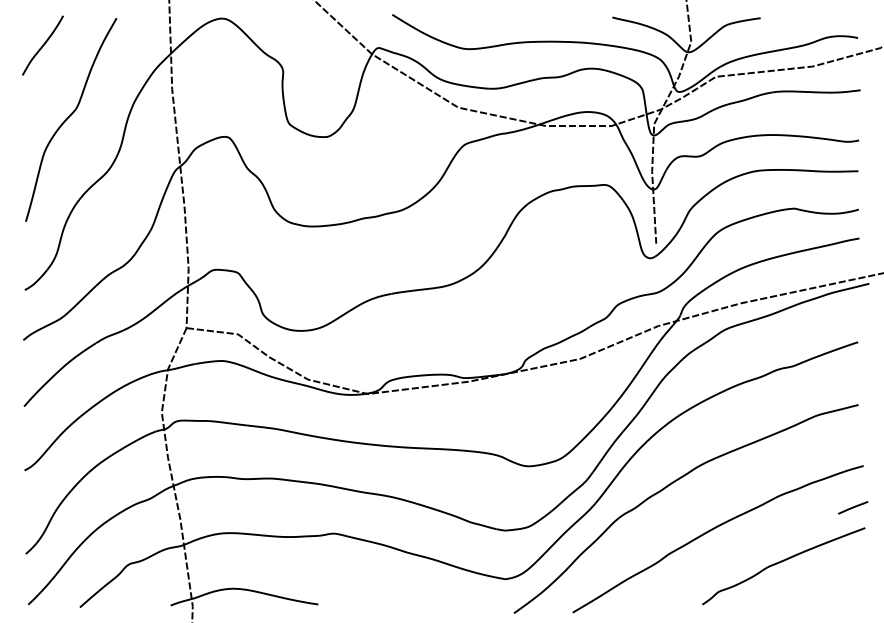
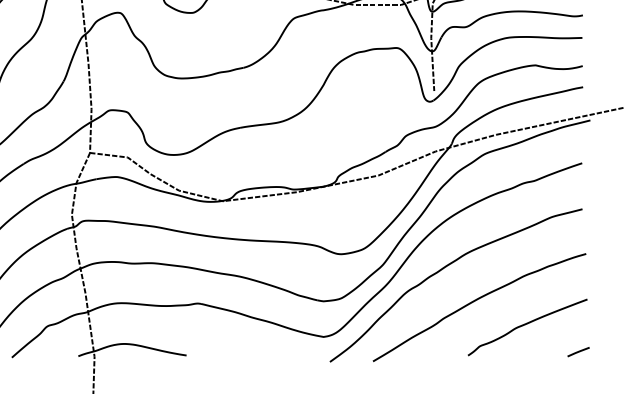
line: (853, 507) -> (578, 351), moved

